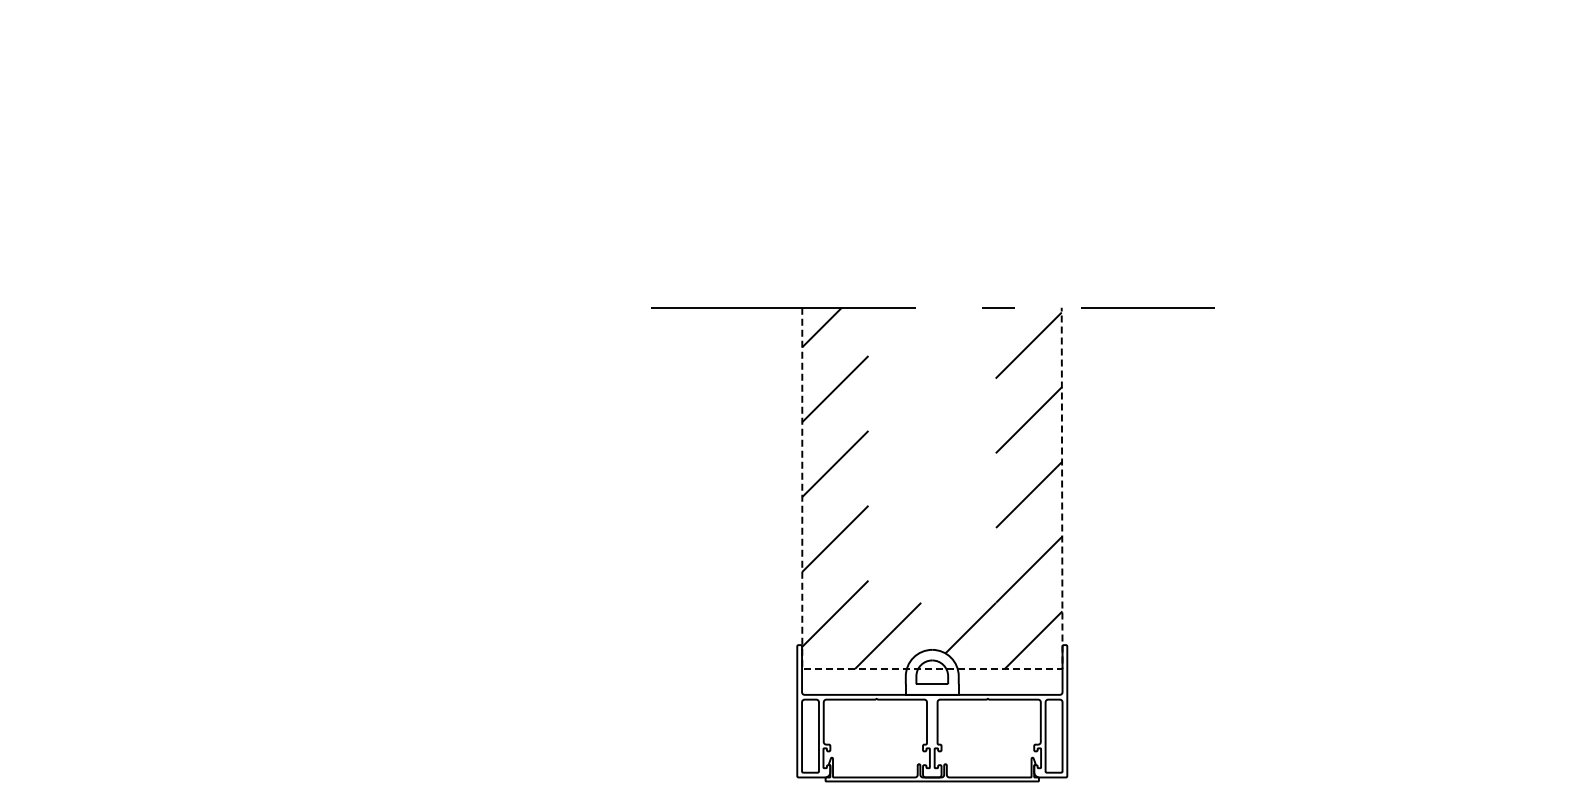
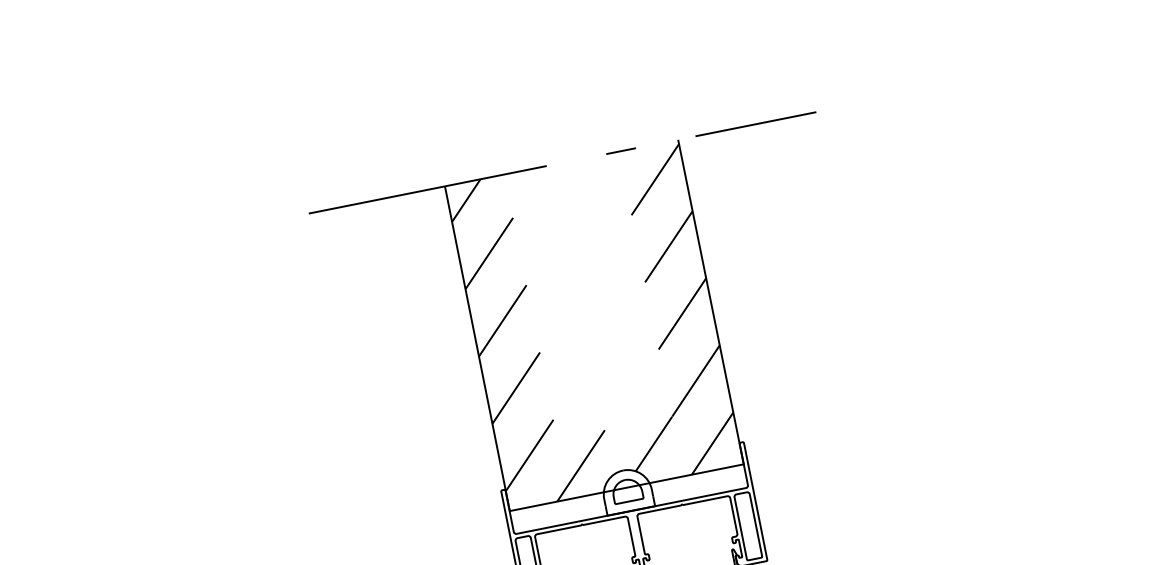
line: (932, 669) -> (626, 488), dashed -> solid

